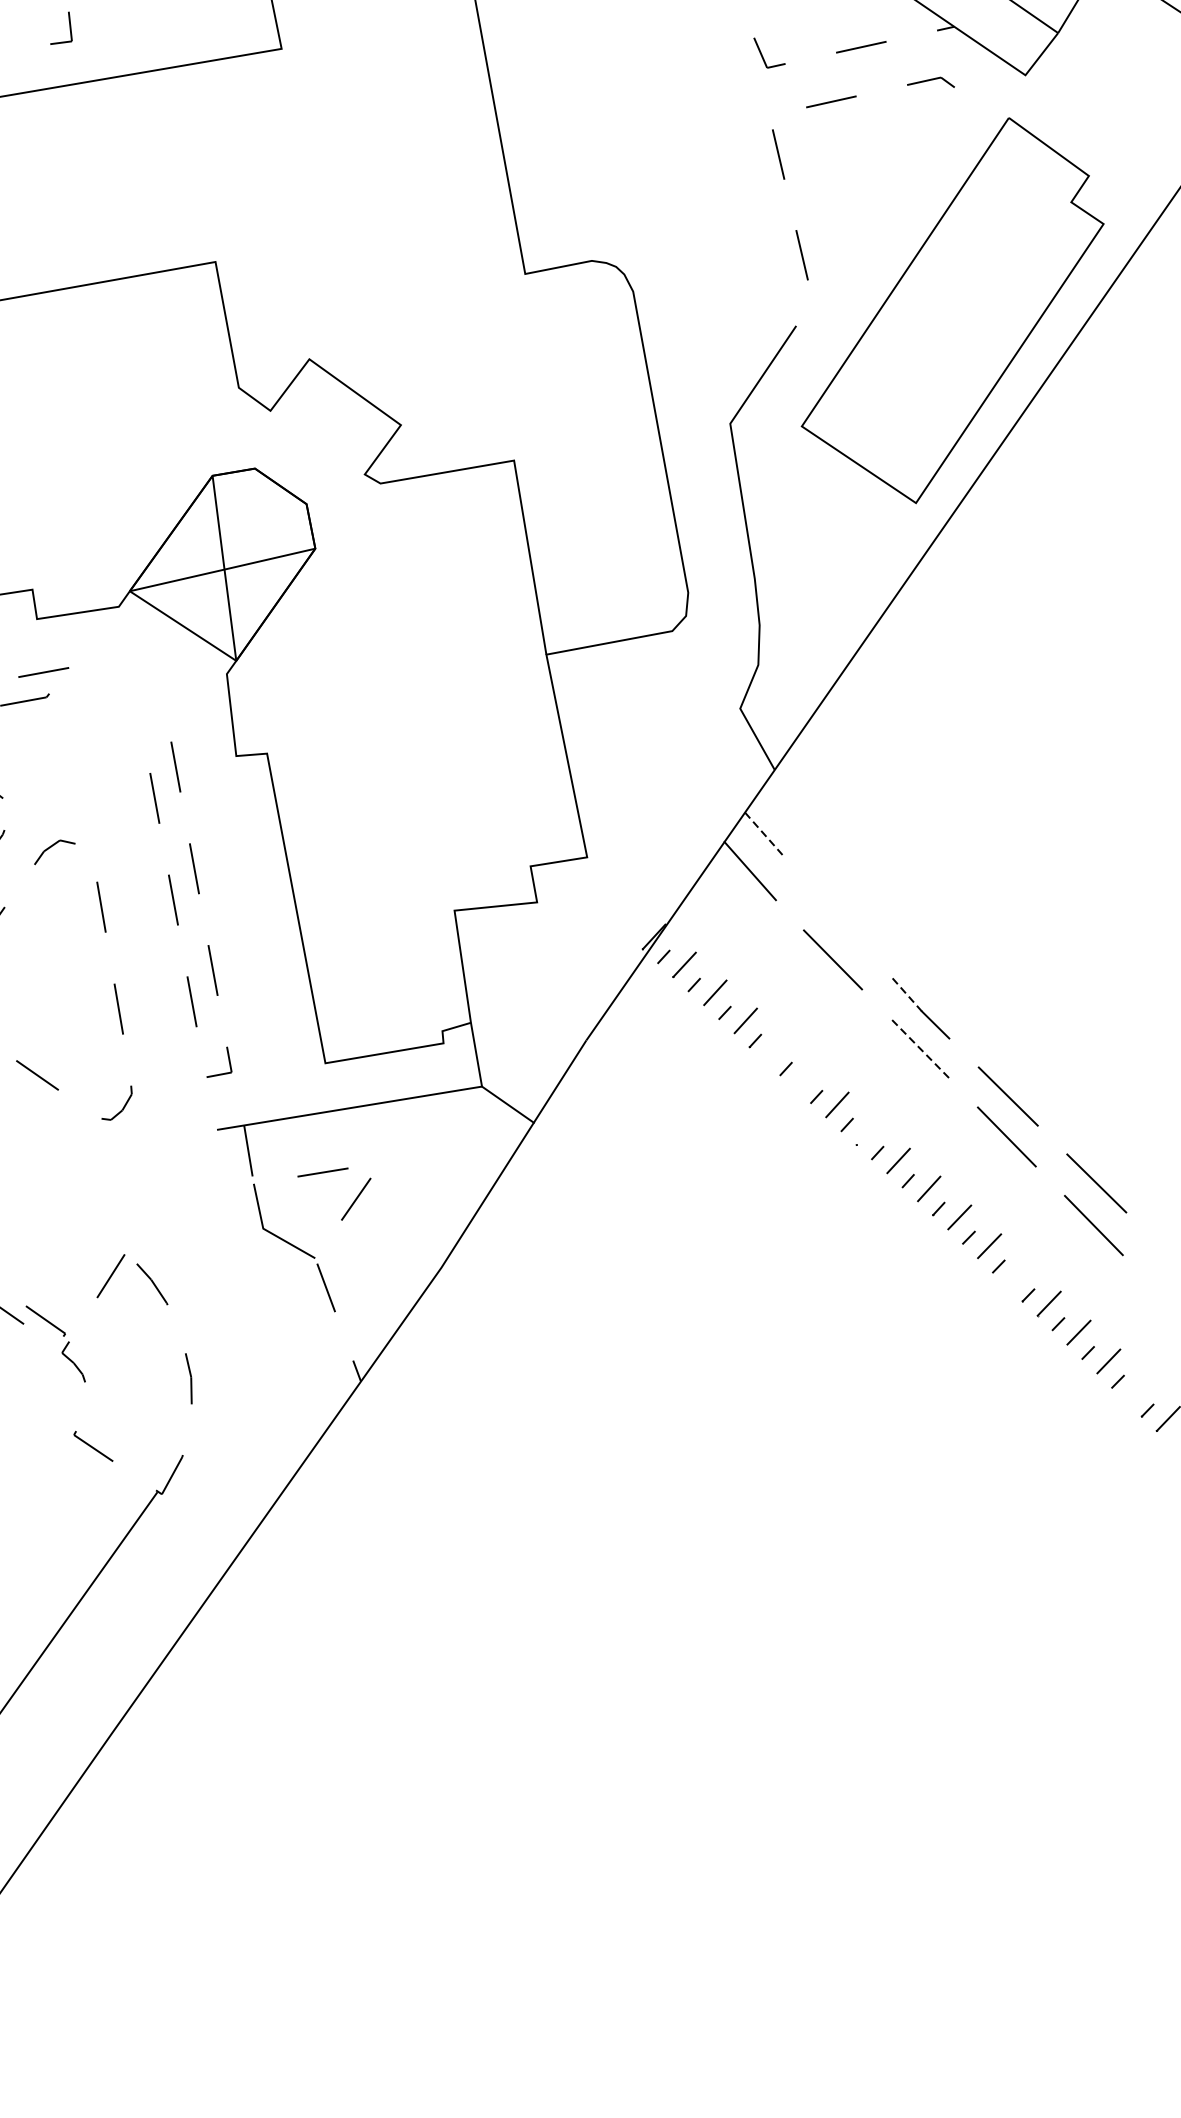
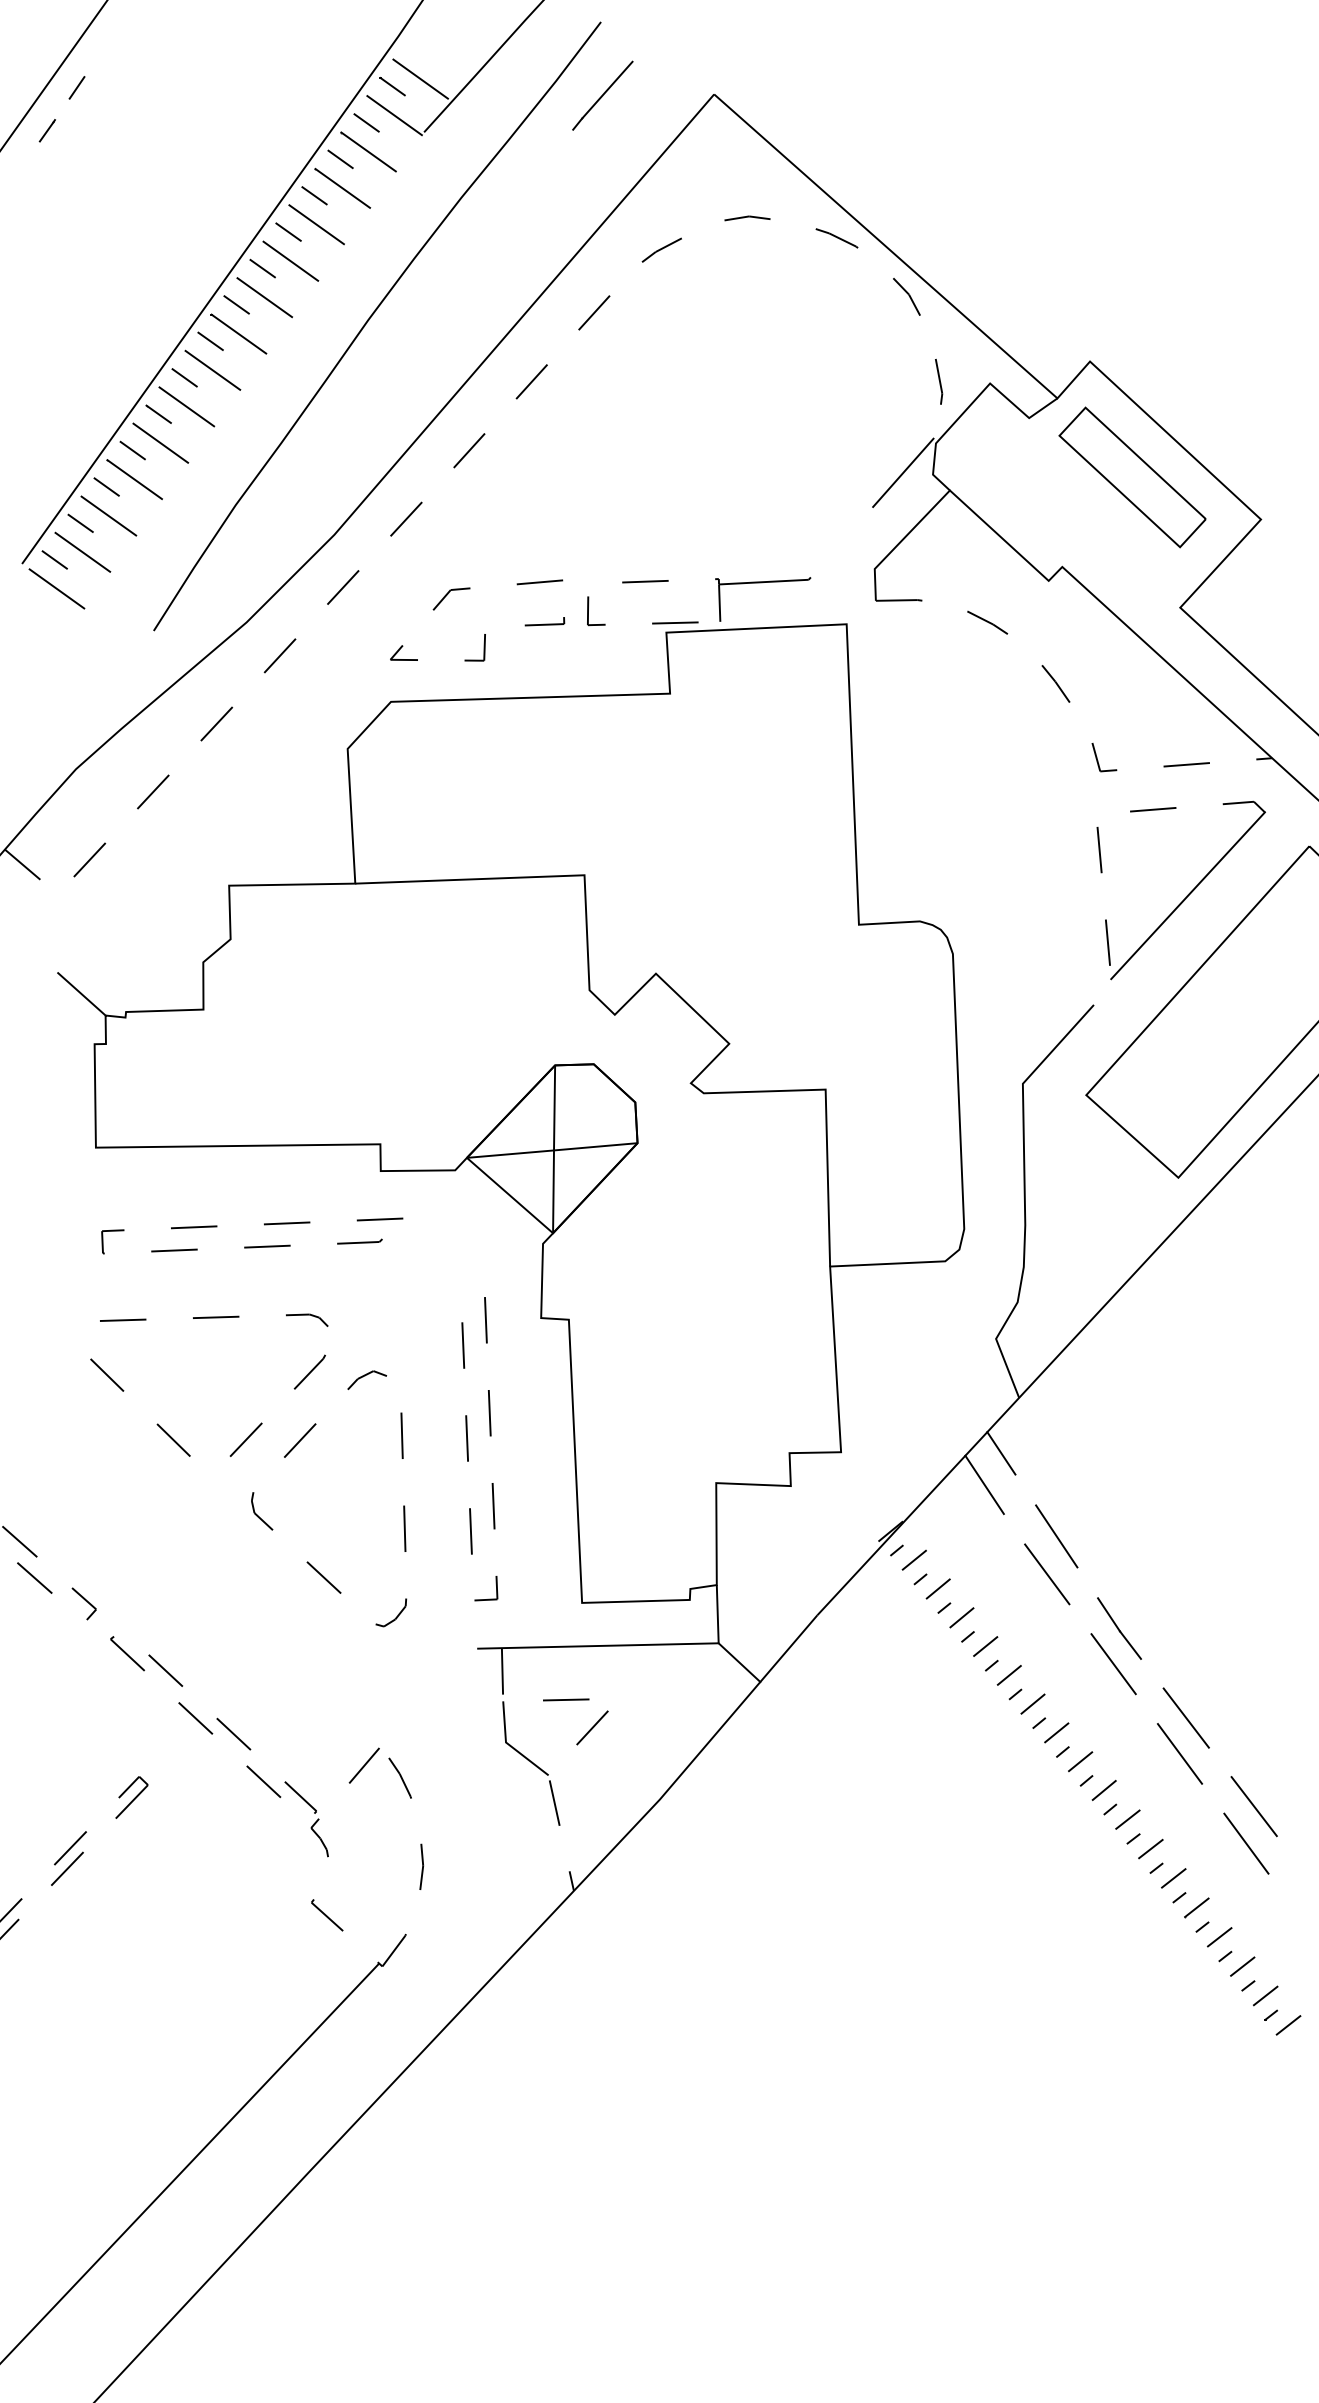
line: (882, 190) -> (1187, 895), added
line: (763, 833) -> (1001, 1453), dashed -> solid
line: (837, 916) -> (1056, 1536), added
line: (907, 994) -> (1109, 1614), dashed -> solid
line: (919, 1047) -> (1113, 1663), dashed -> solid
line: (776, 1048) -> (985, 1646), added
line: (806, 1077) -> (1008, 1675), added
line: (867, 1132) -> (1056, 1732), added
line: (1019, 1275) -> (1173, 1878), added
line: (1138, 1389) -> (1265, 1995), added

